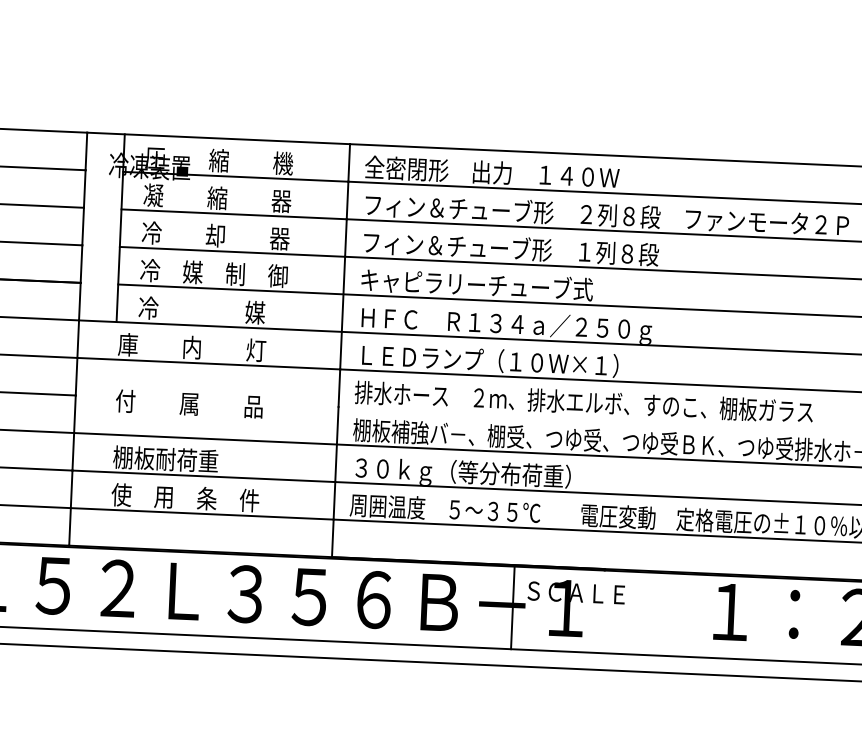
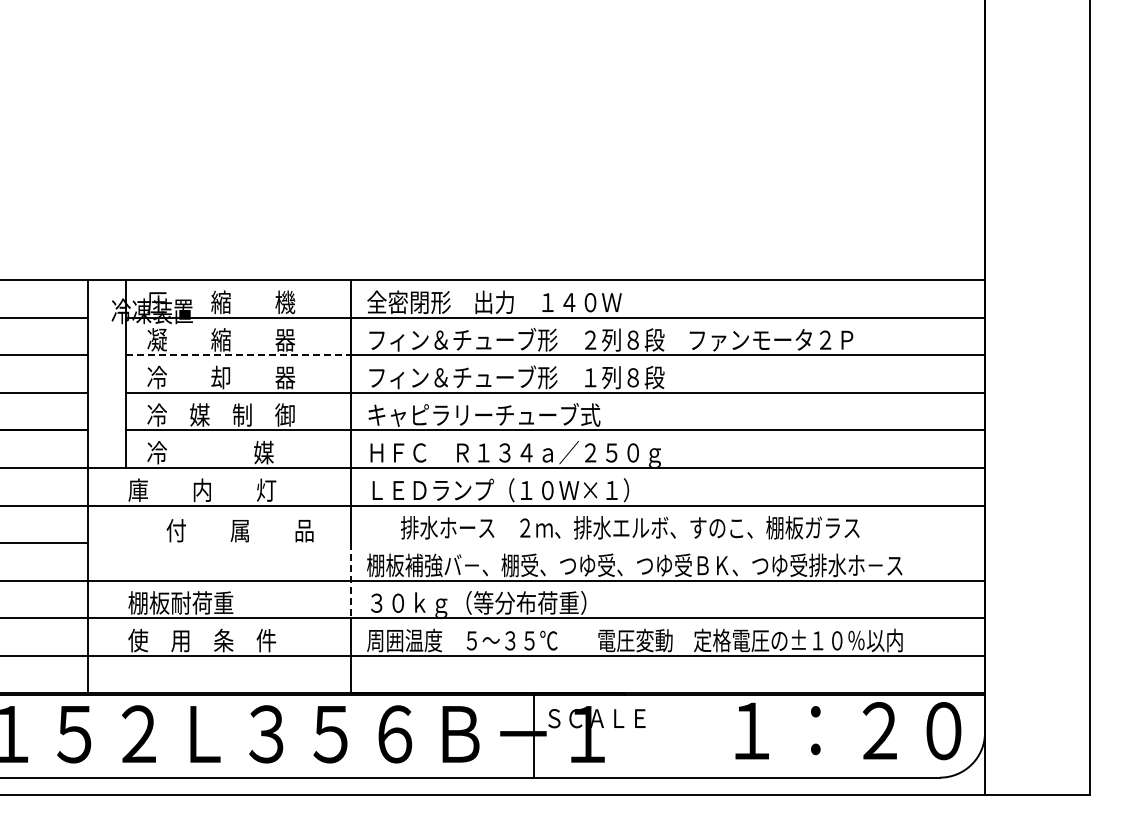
line: (234, 214) -> (238, 355), solid -> dashed
text: (584, 402) -> (630, 527), moved
text: (188, 403) -> (239, 530), moved
line: (337, 444) -> (351, 580), solid -> dashed

